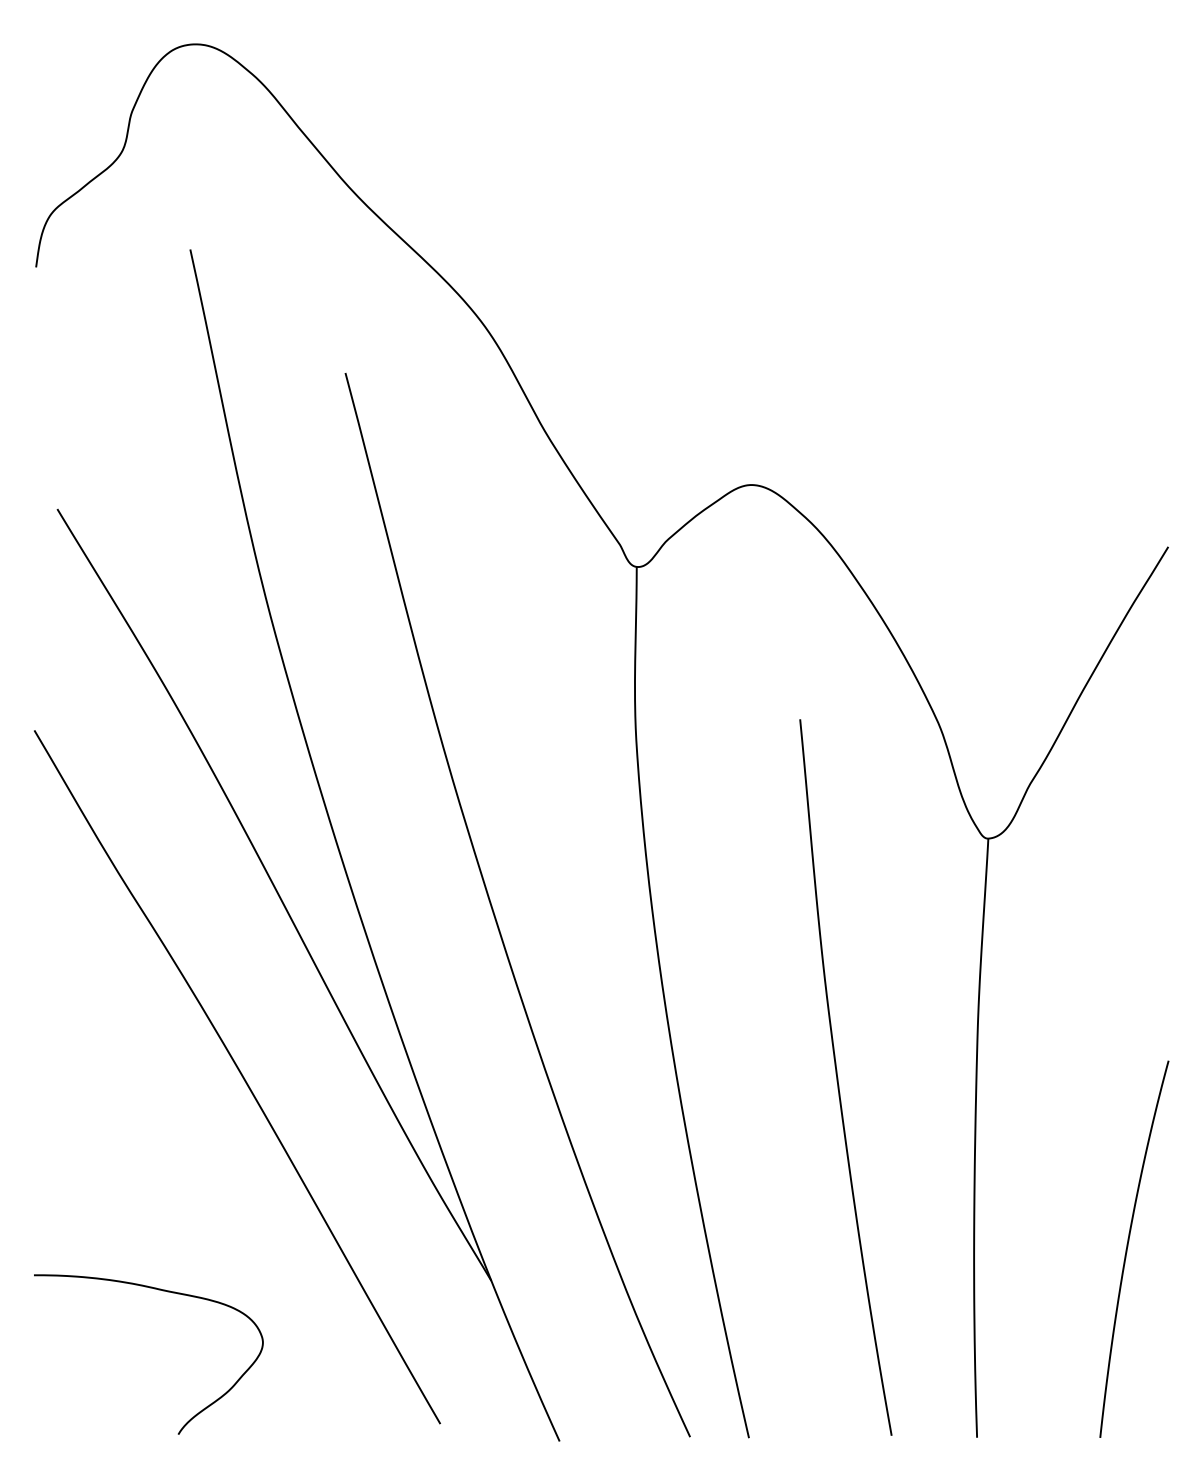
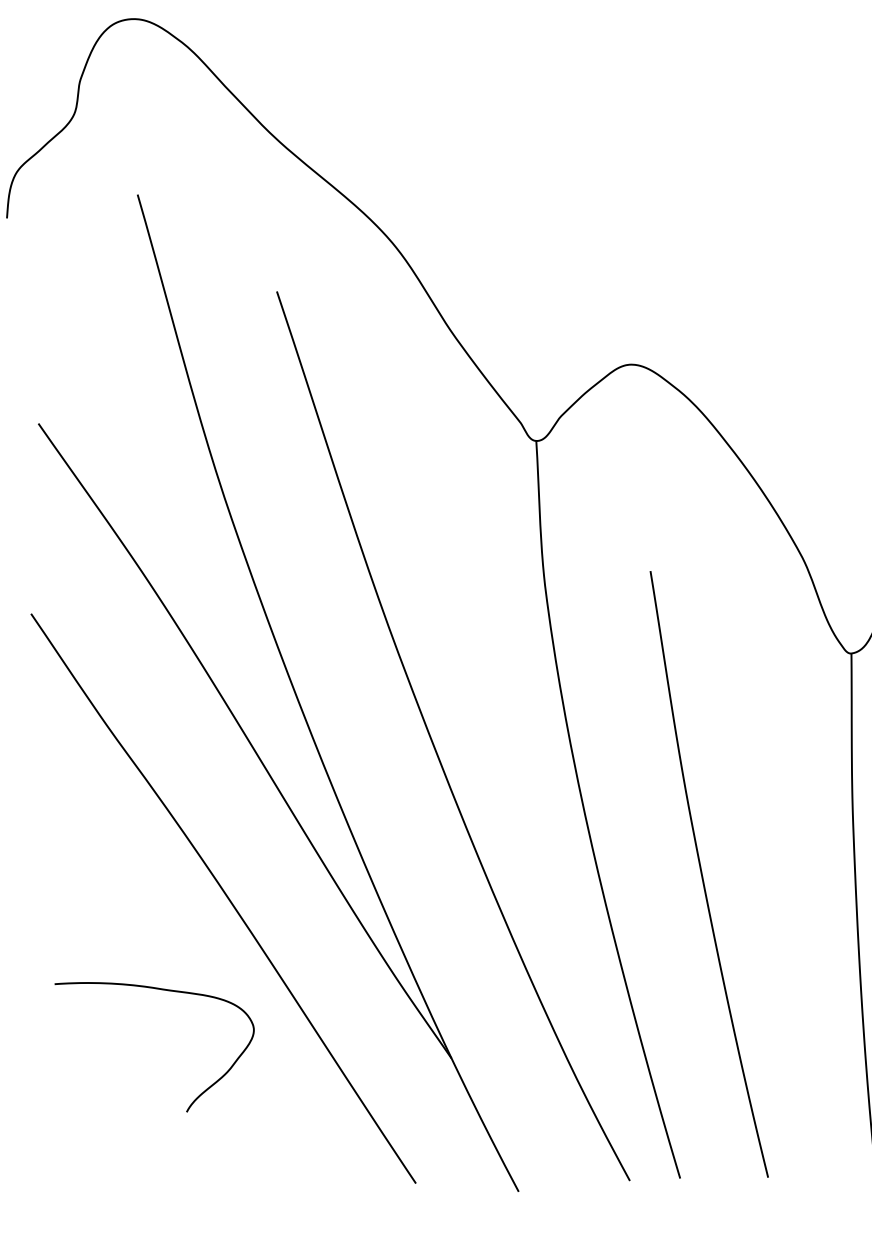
curve: (838, 1077) -> (703, 874), moved
curve: (163, 1291) -> (166, 990), moved

